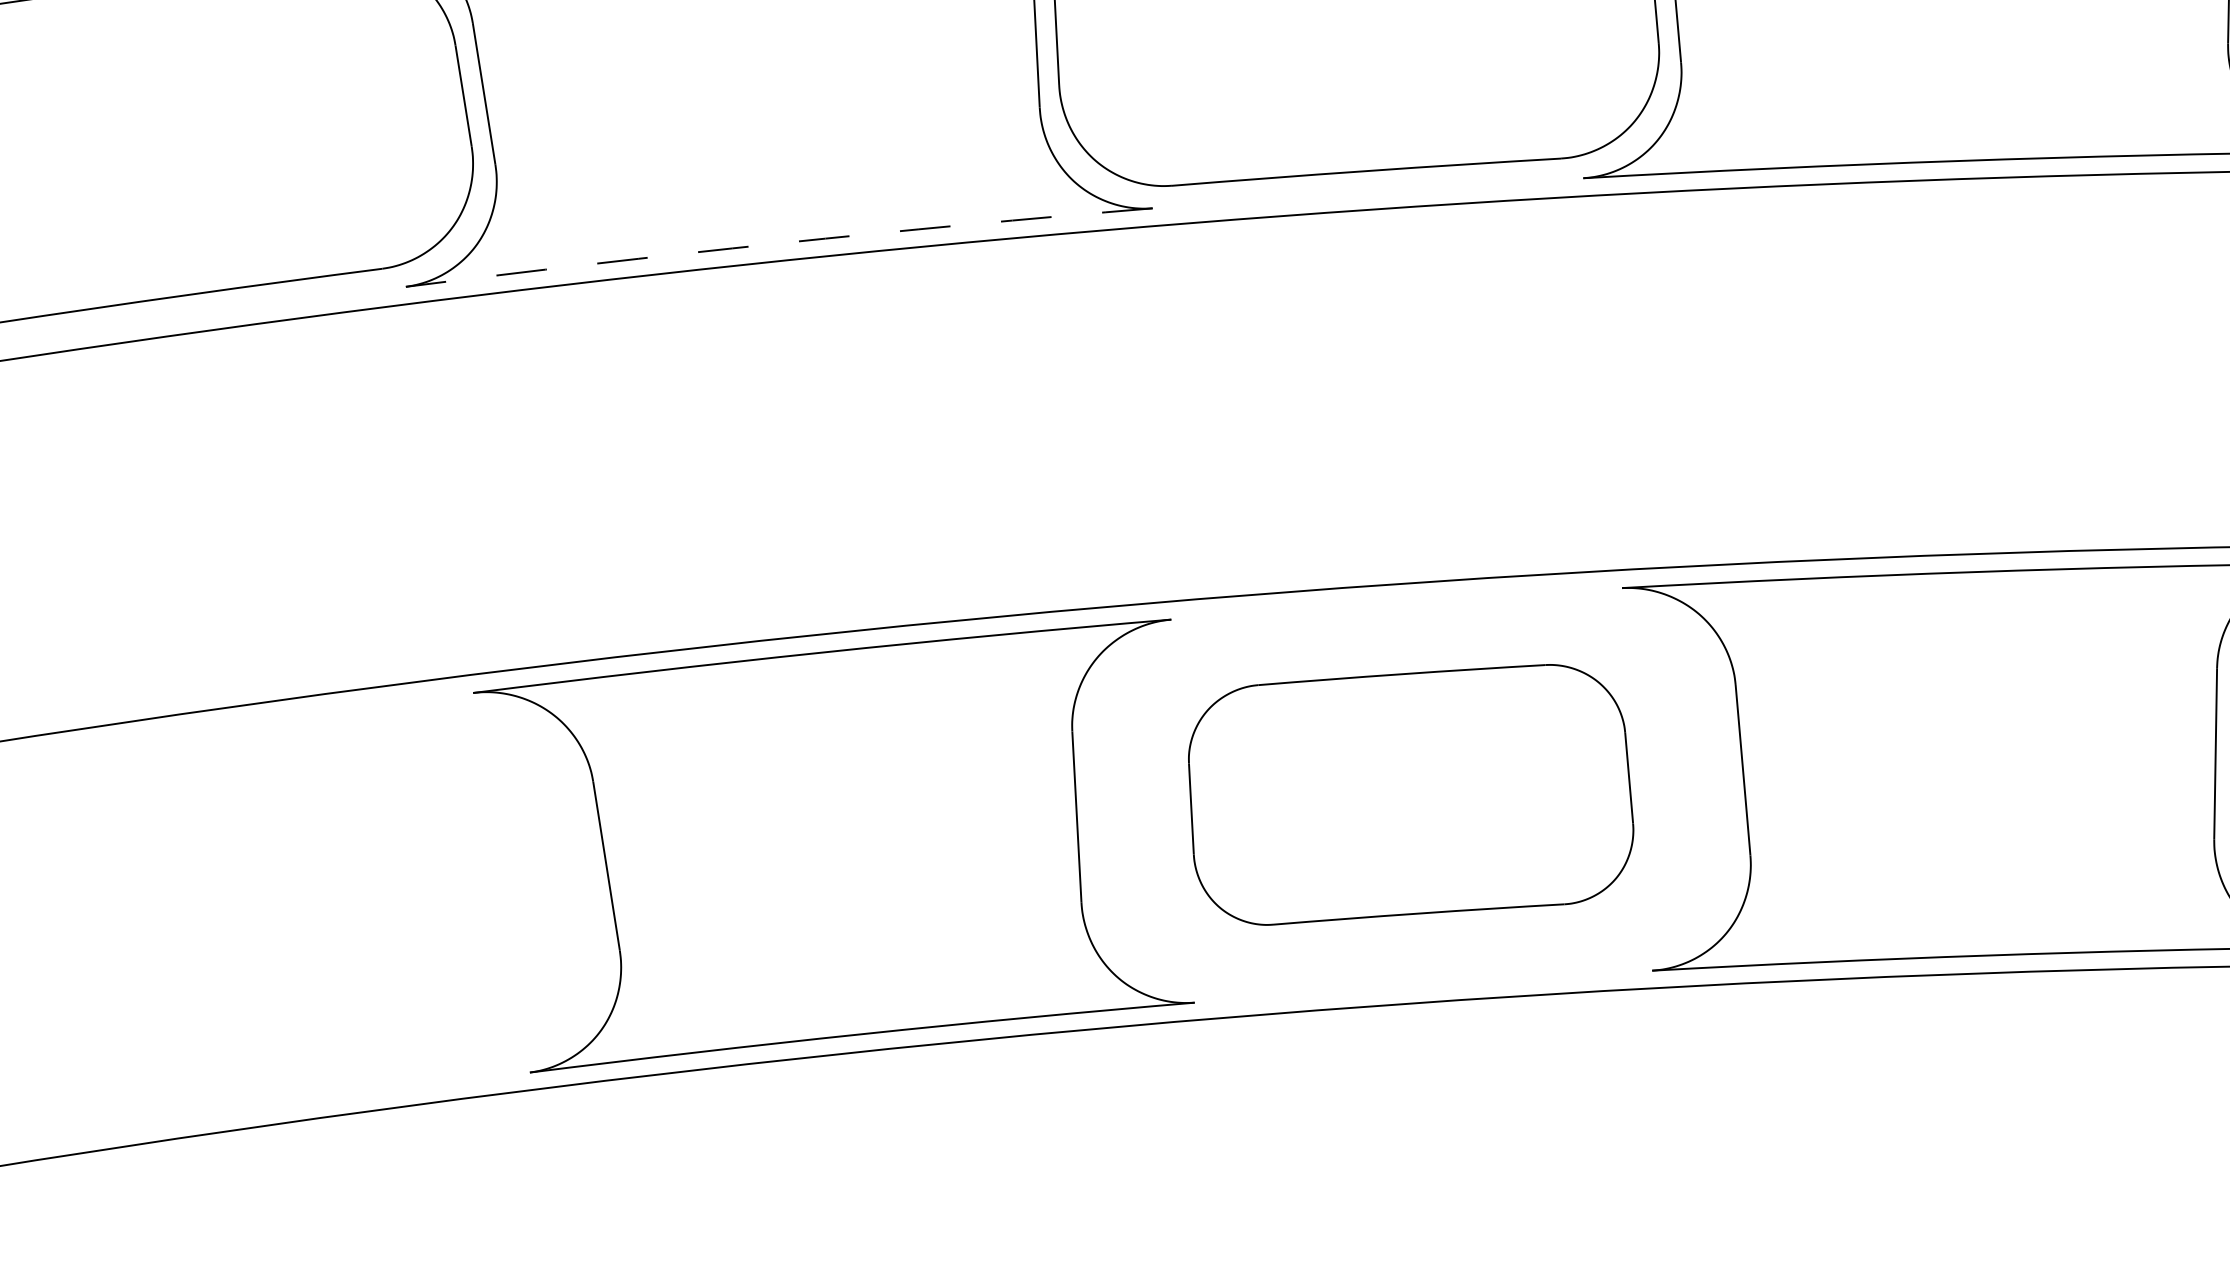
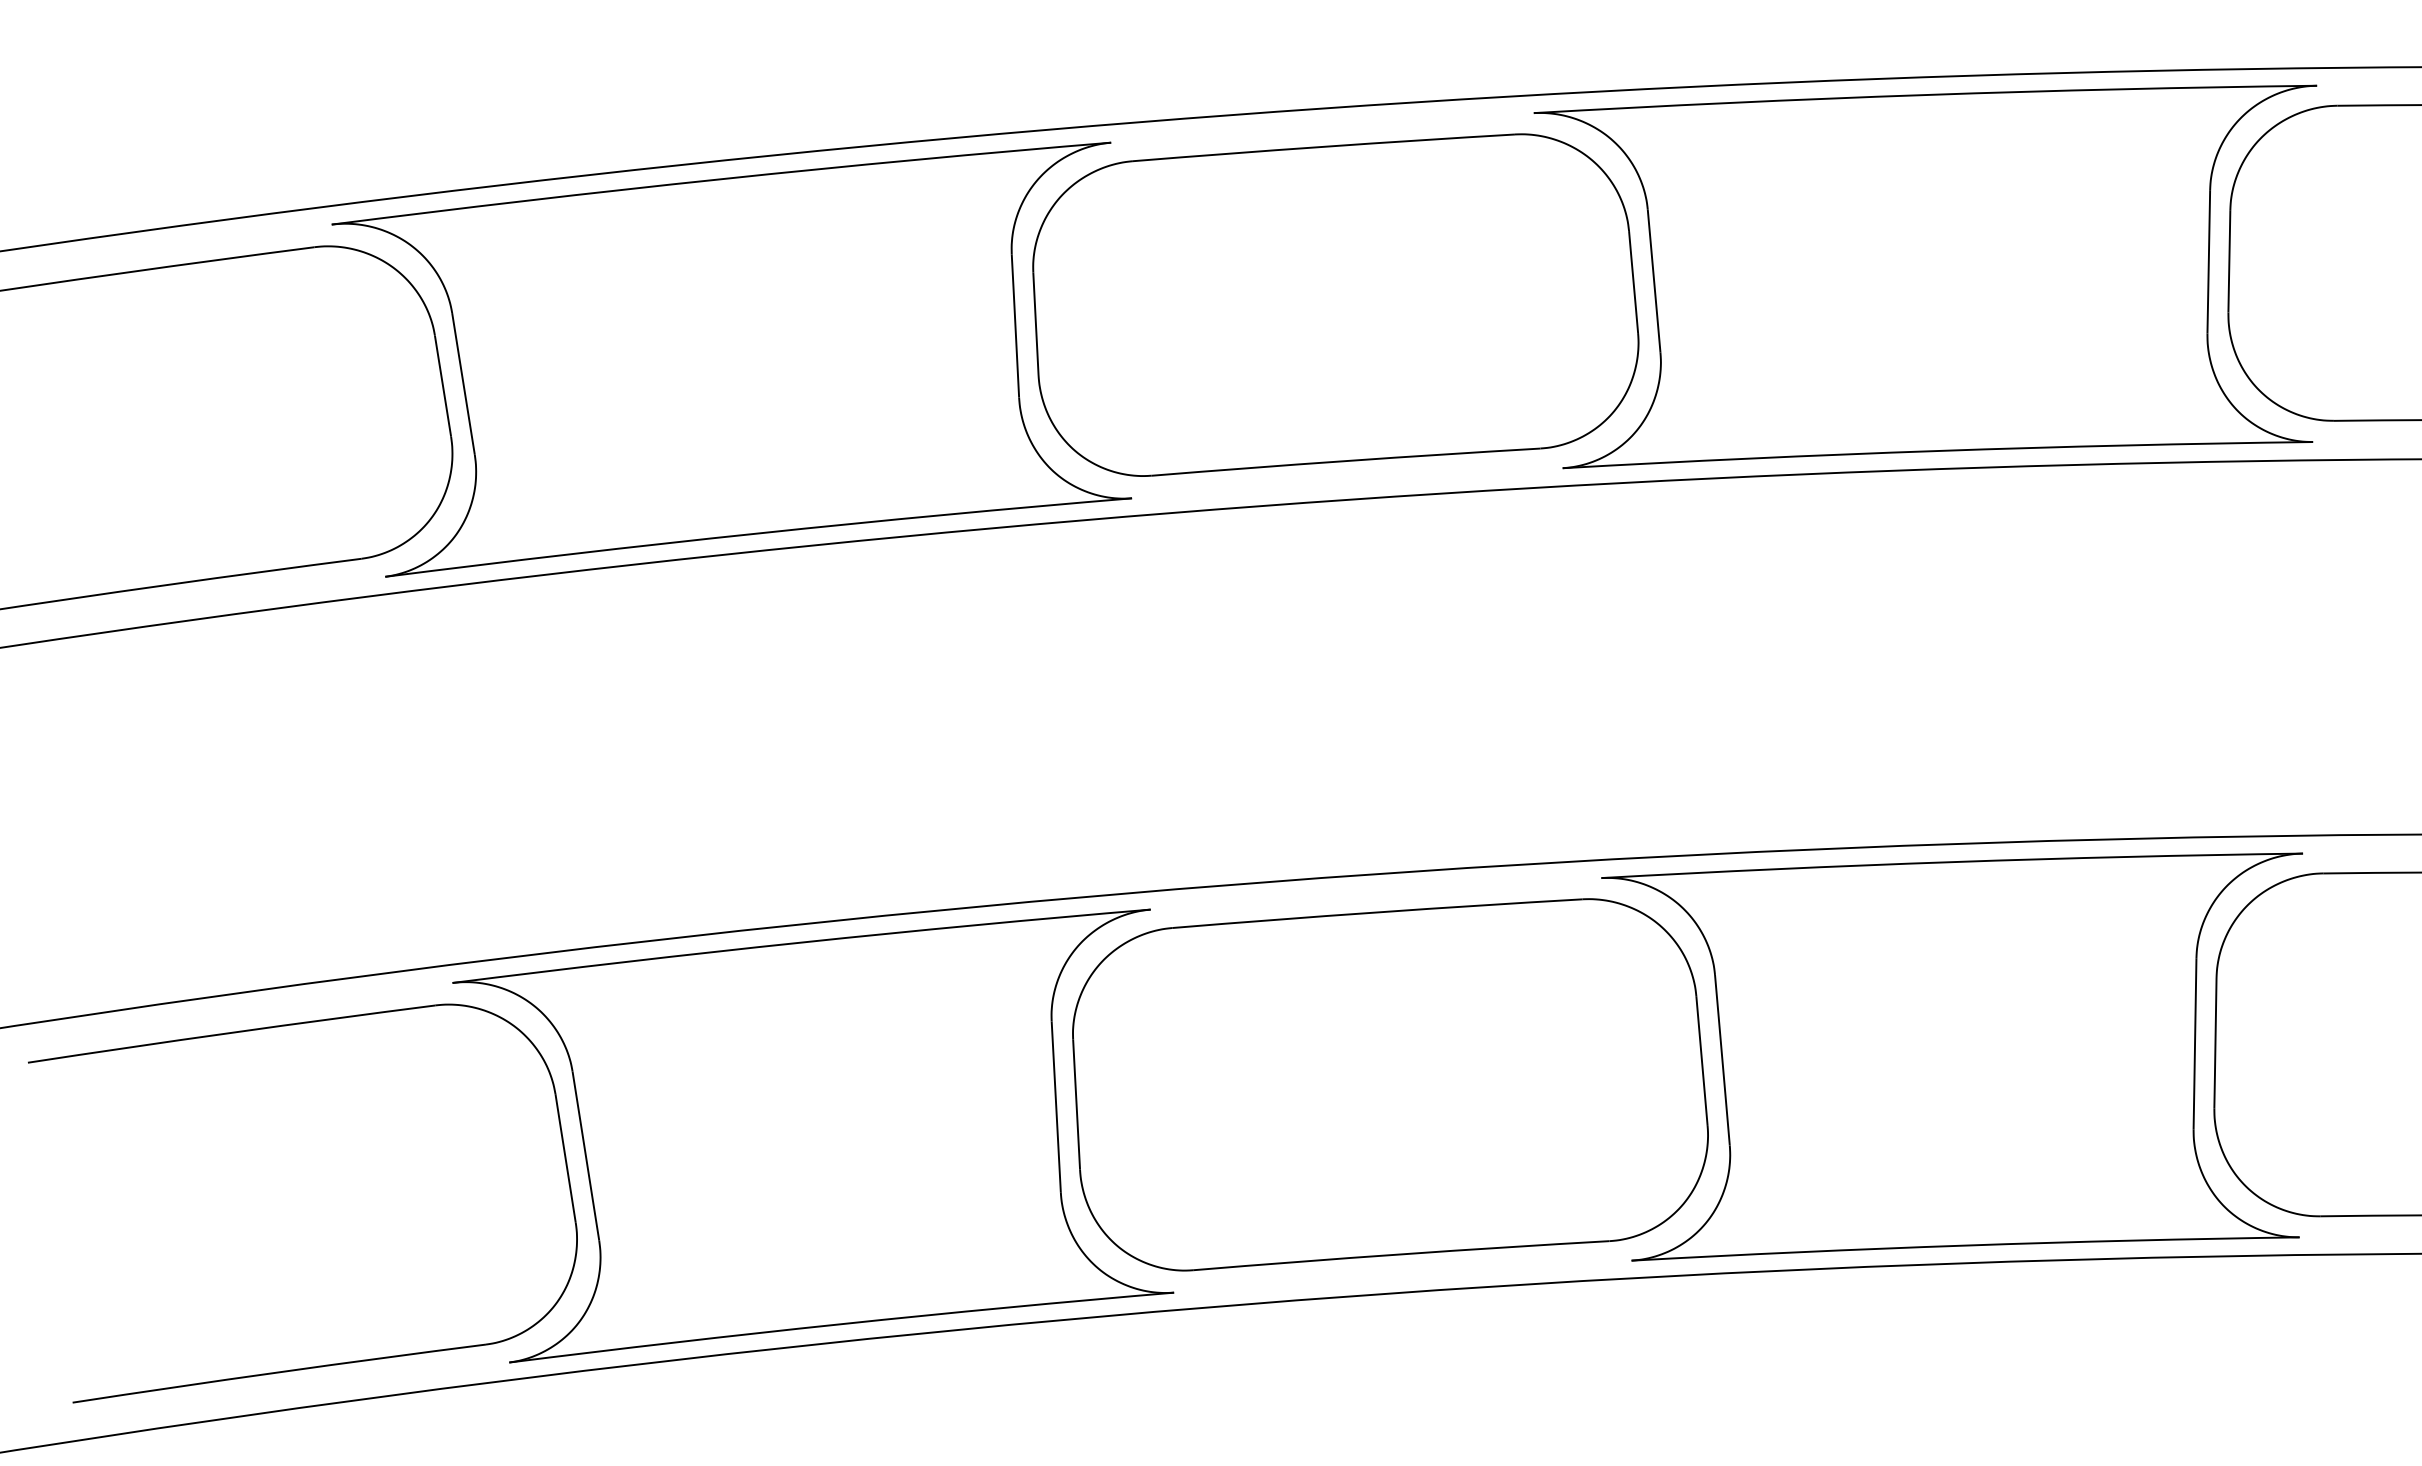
arc: (779, 243) -> (758, 533), dashed -> solid
part: (1411, 794) -> (1390, 1084), size x1.43
part: (346, 1074) -> (325, 1364), added

